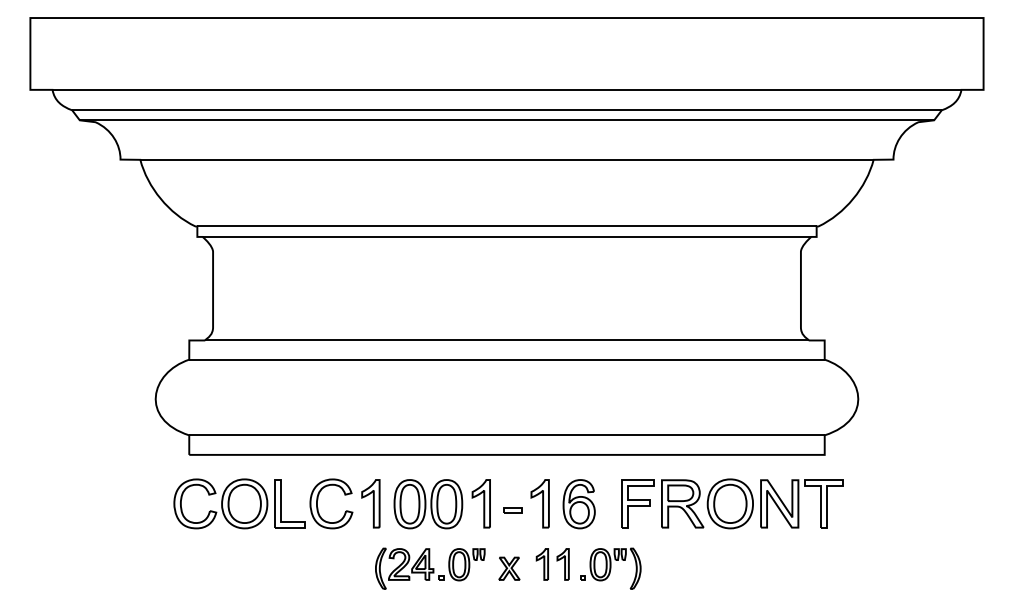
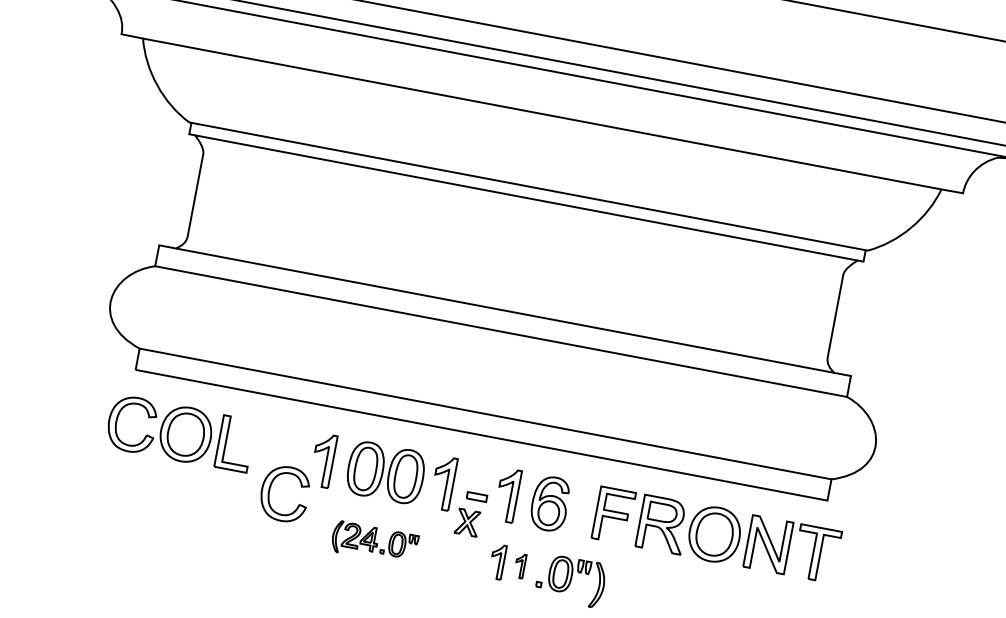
part: (318, 499) -> (271, 486), moved
part: (562, 564) -> (519, 565), size x0.7
part: (430, 568) -> (374, 543), size x0.7
part: (509, 568) -> (467, 522), moved

